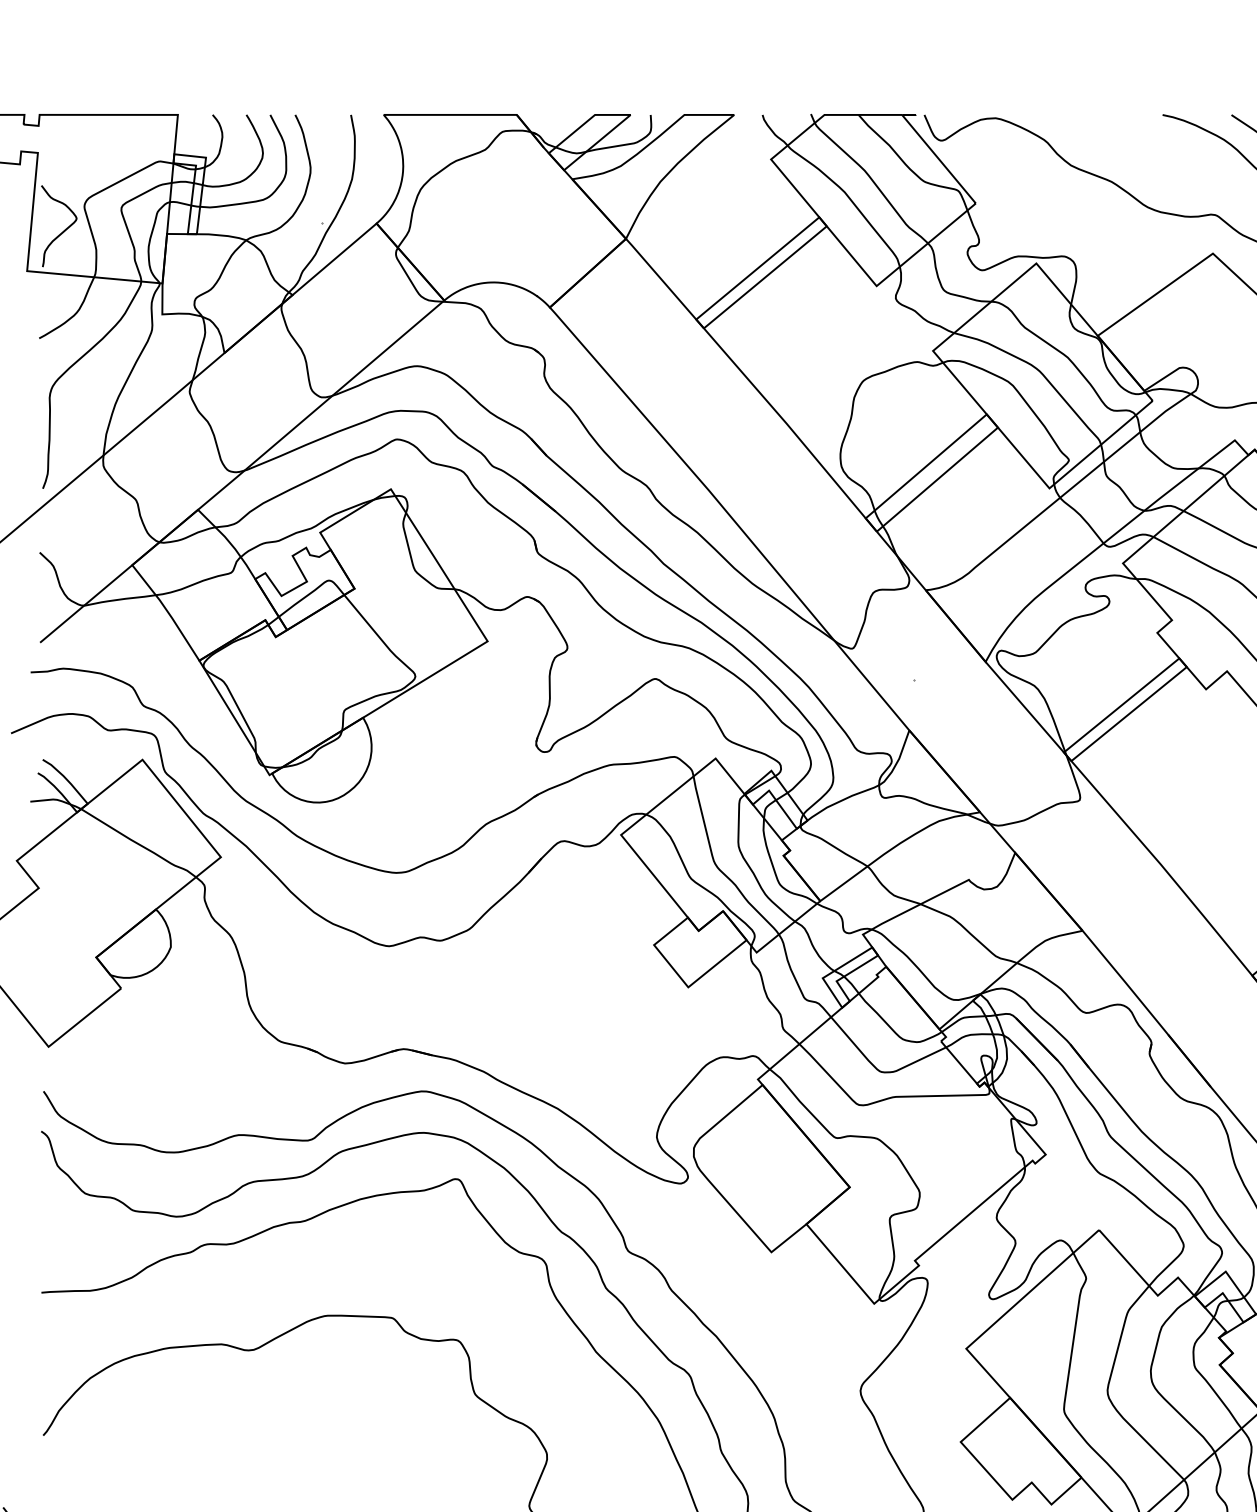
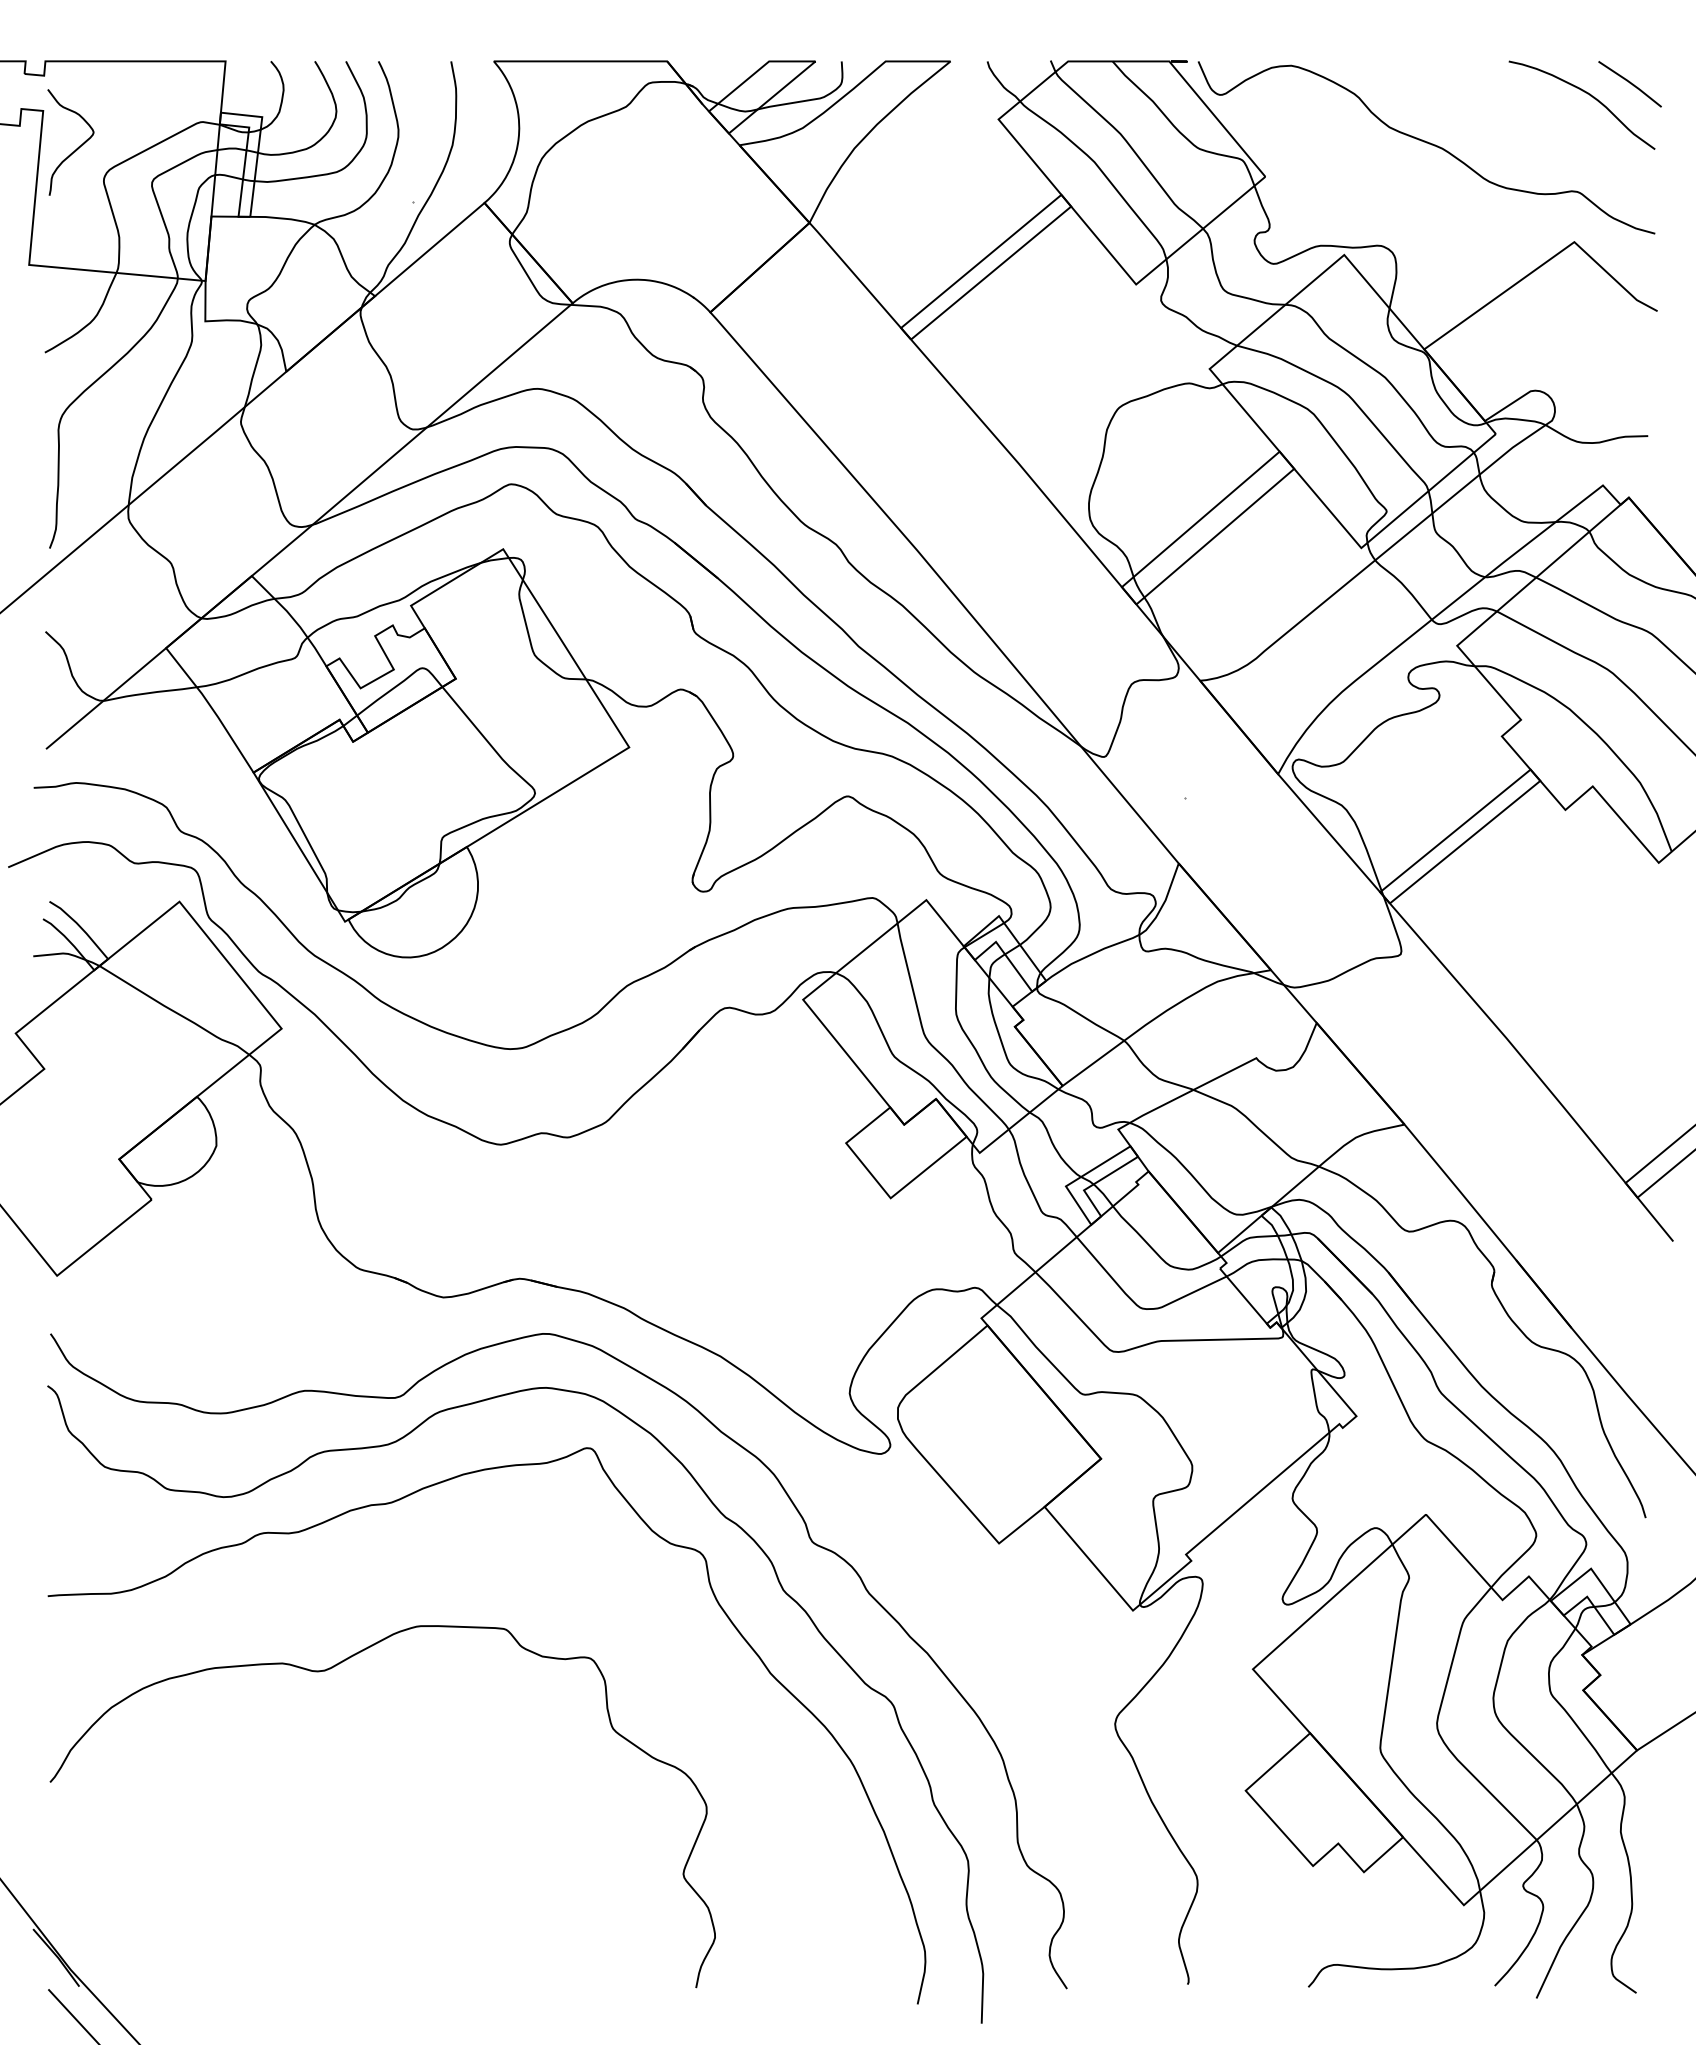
curve: (63, 230) -> (76, 148), moved

